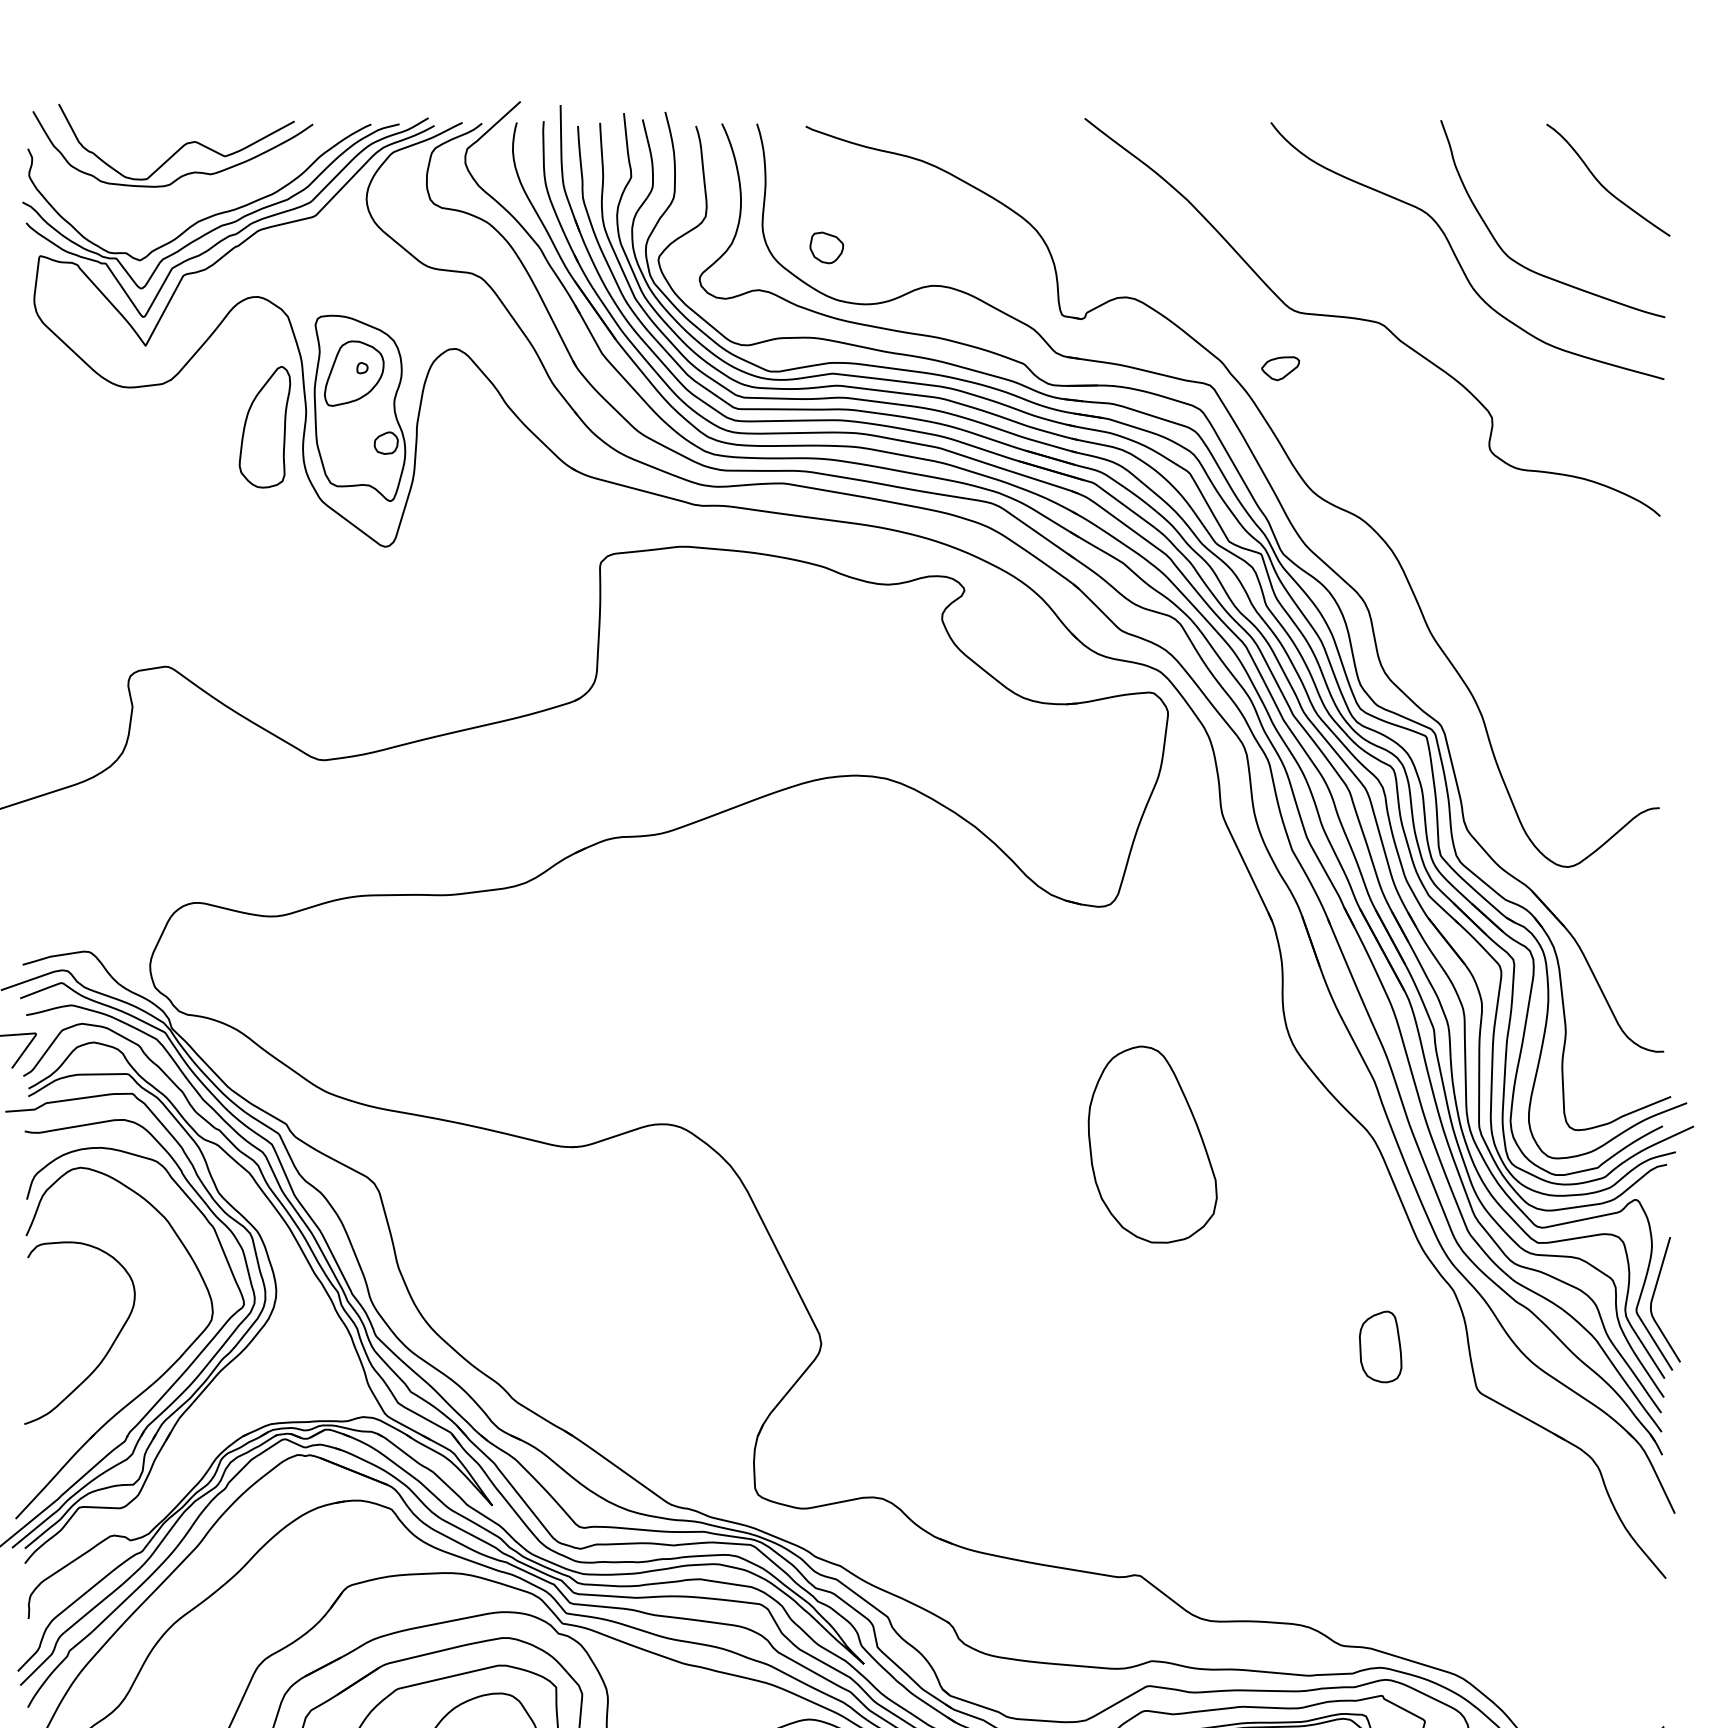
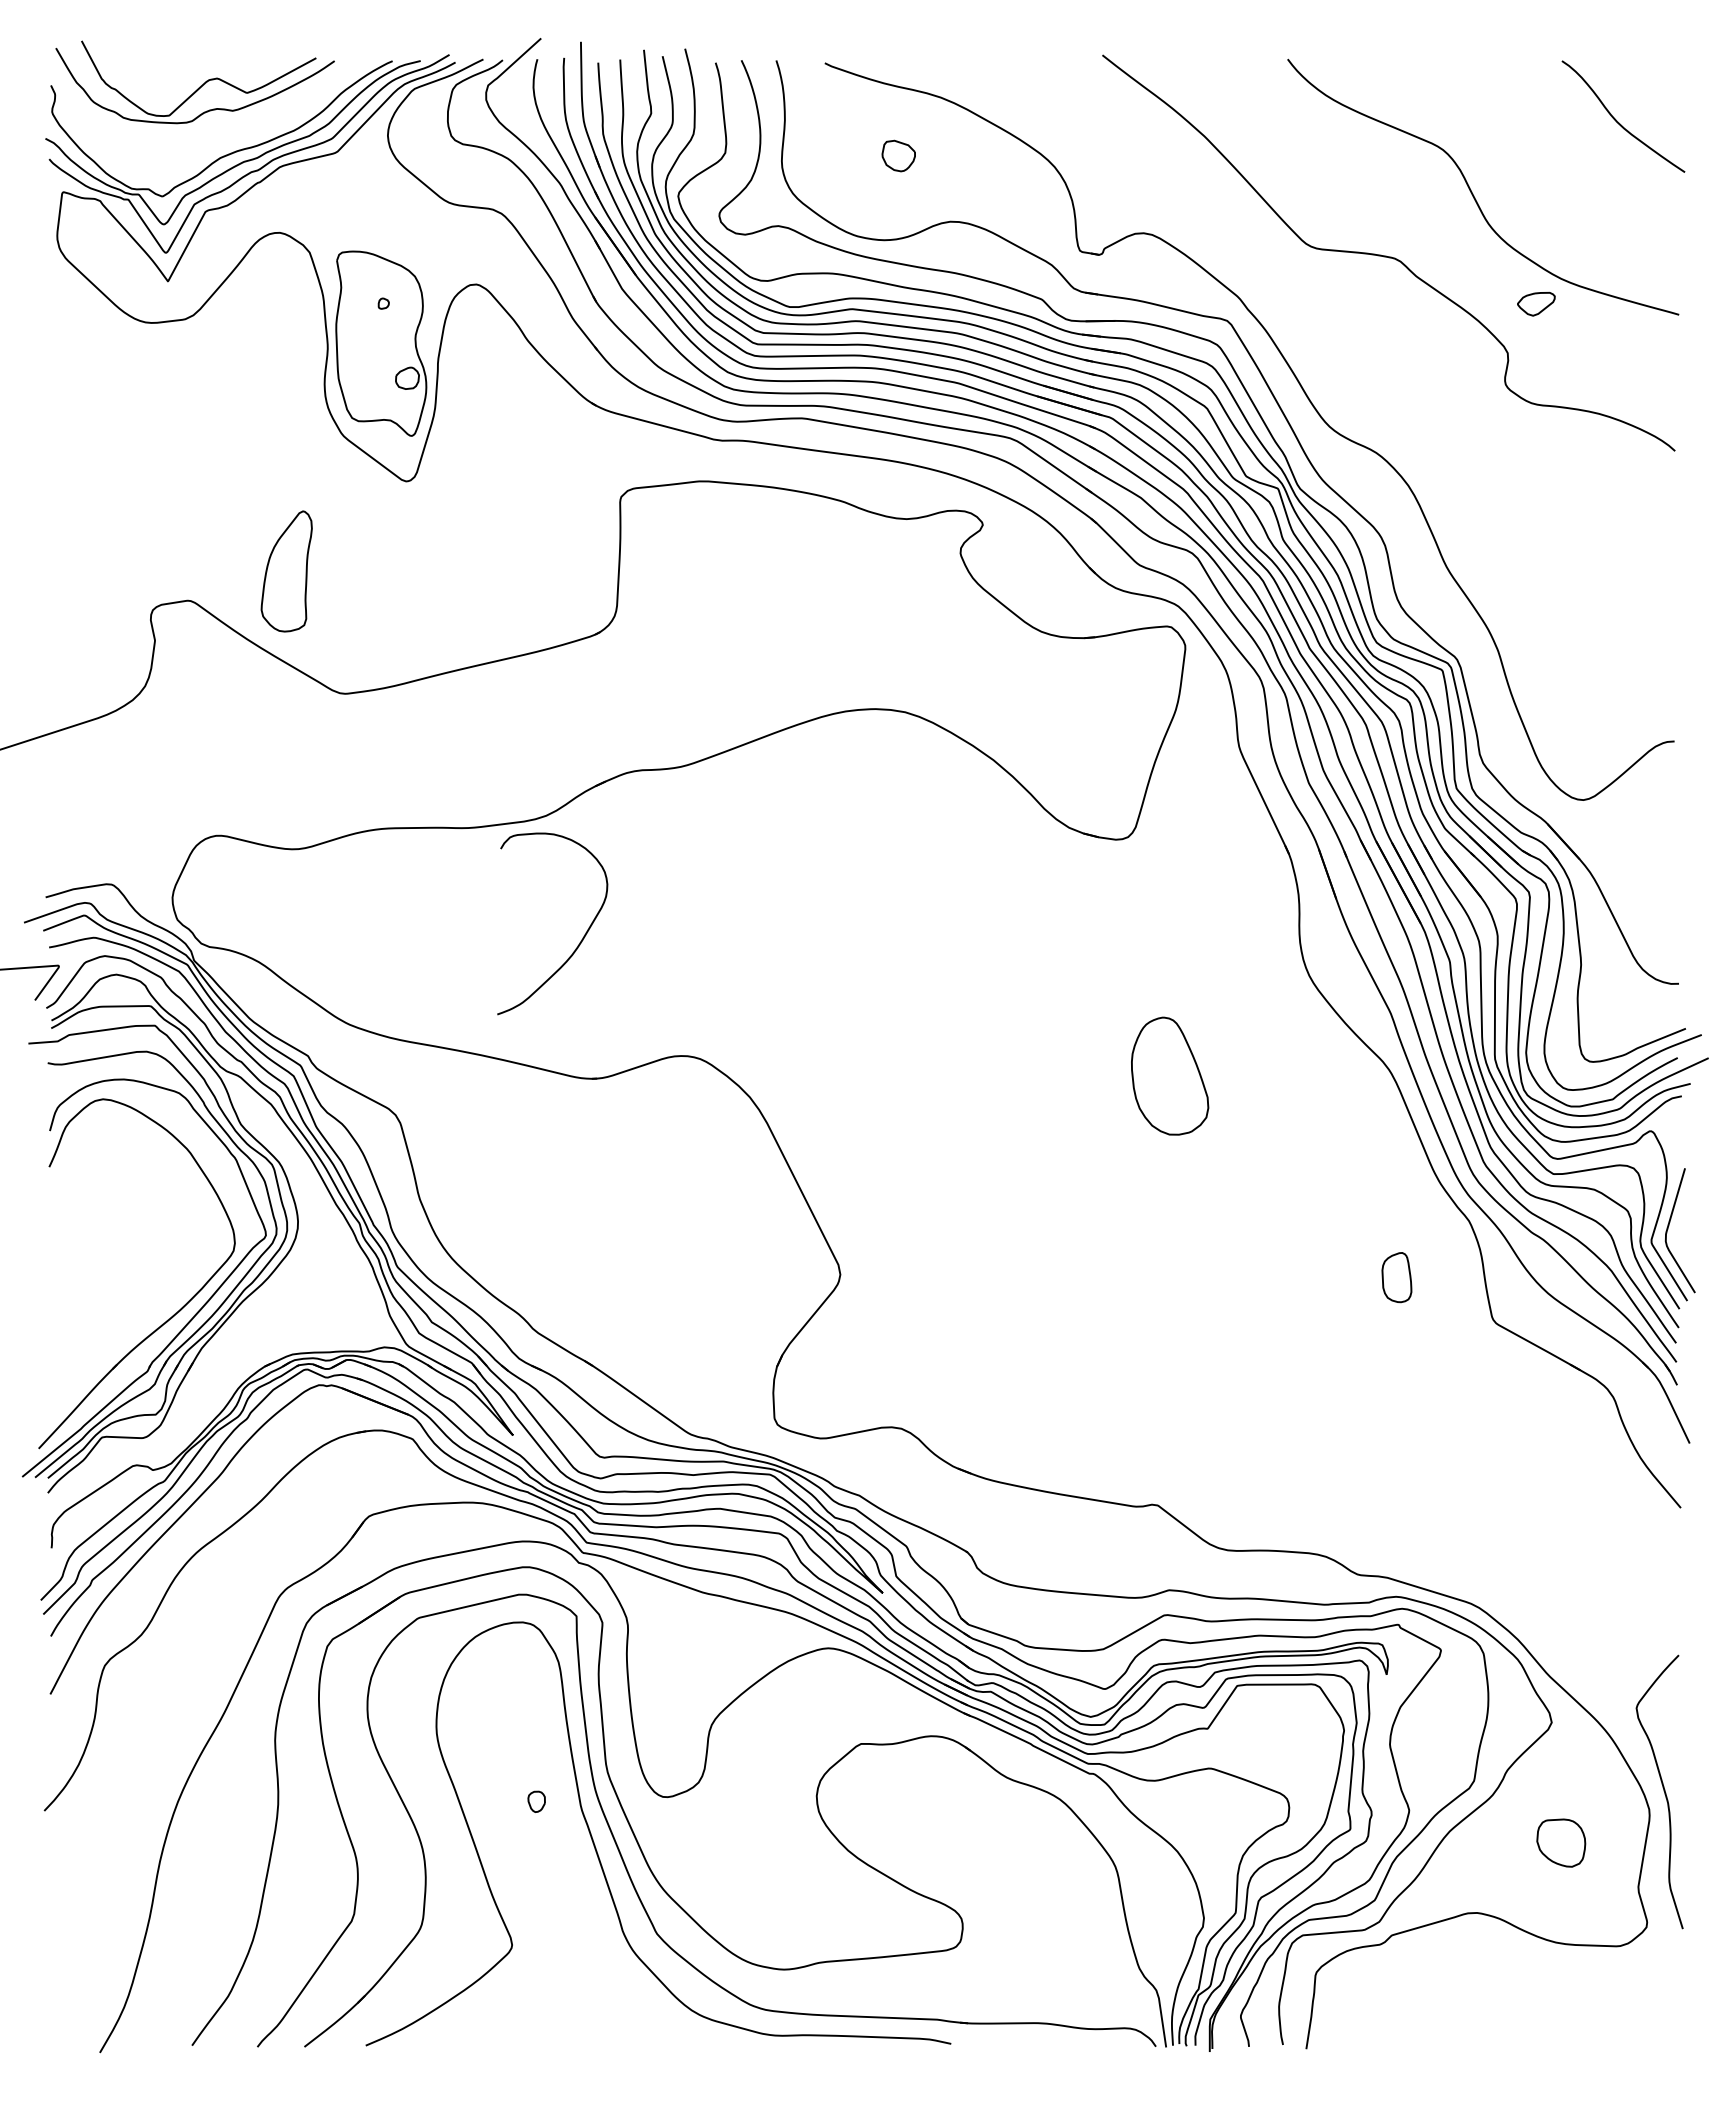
part: (826, 247) -> (898, 155), moved
curve: (1523, 265) -> (1539, 201), removed
part: (1280, 367) -> (1536, 303), moved
part: (354, 374) -> (375, 309), removed
part: (264, 427) -> (286, 571), moved
part: (1152, 1143) -> (1169, 1075), size x0.6
part: (1380, 1346) -> (1396, 1277), size x0.7
curve: (106, 1351) -> (579, 942), moved

